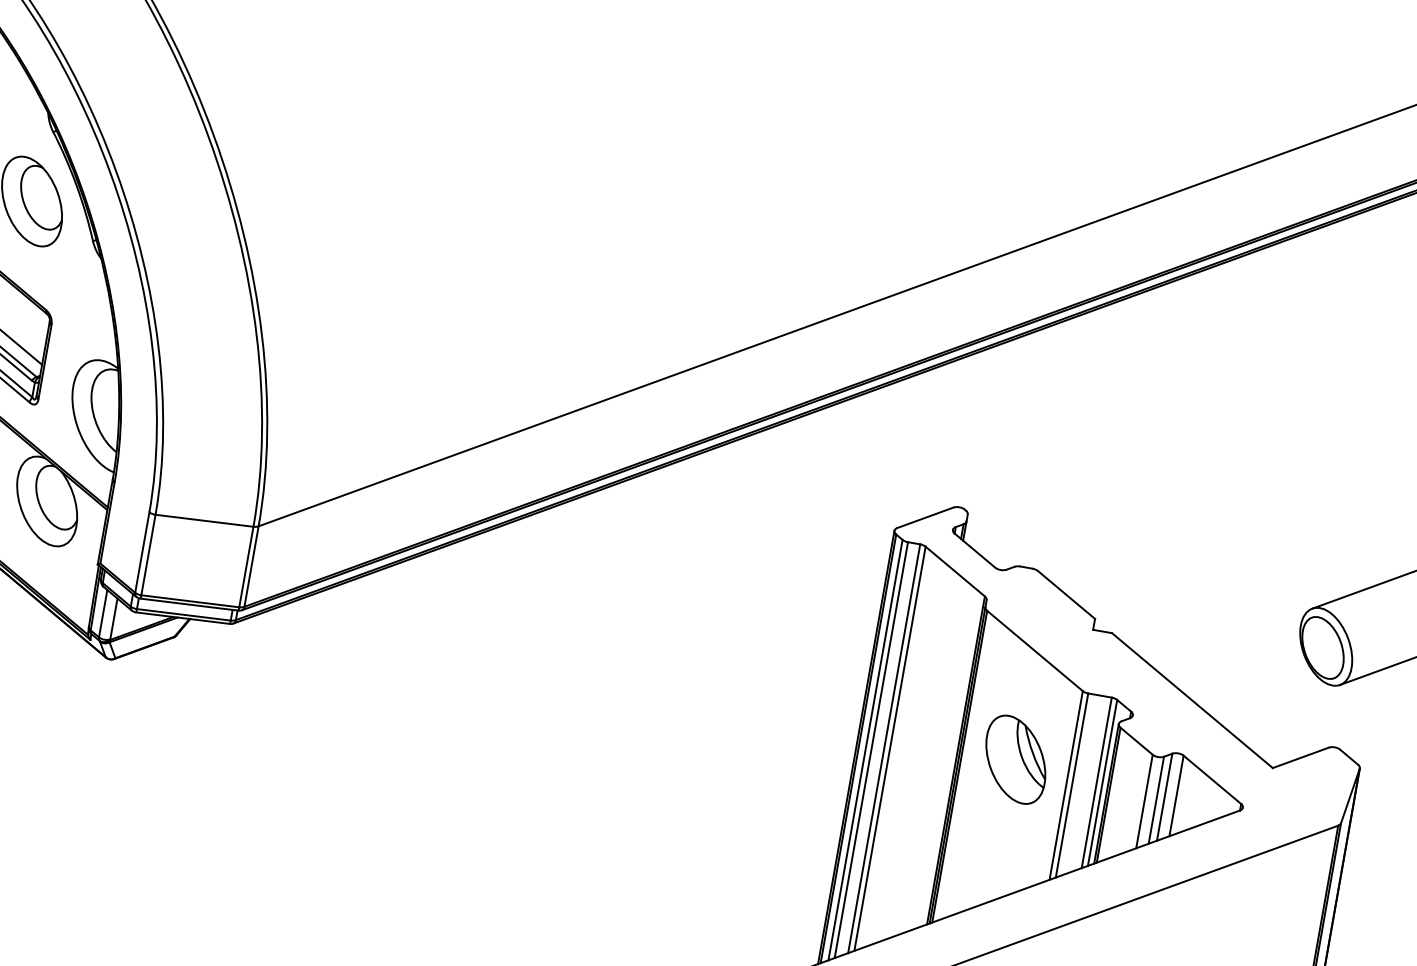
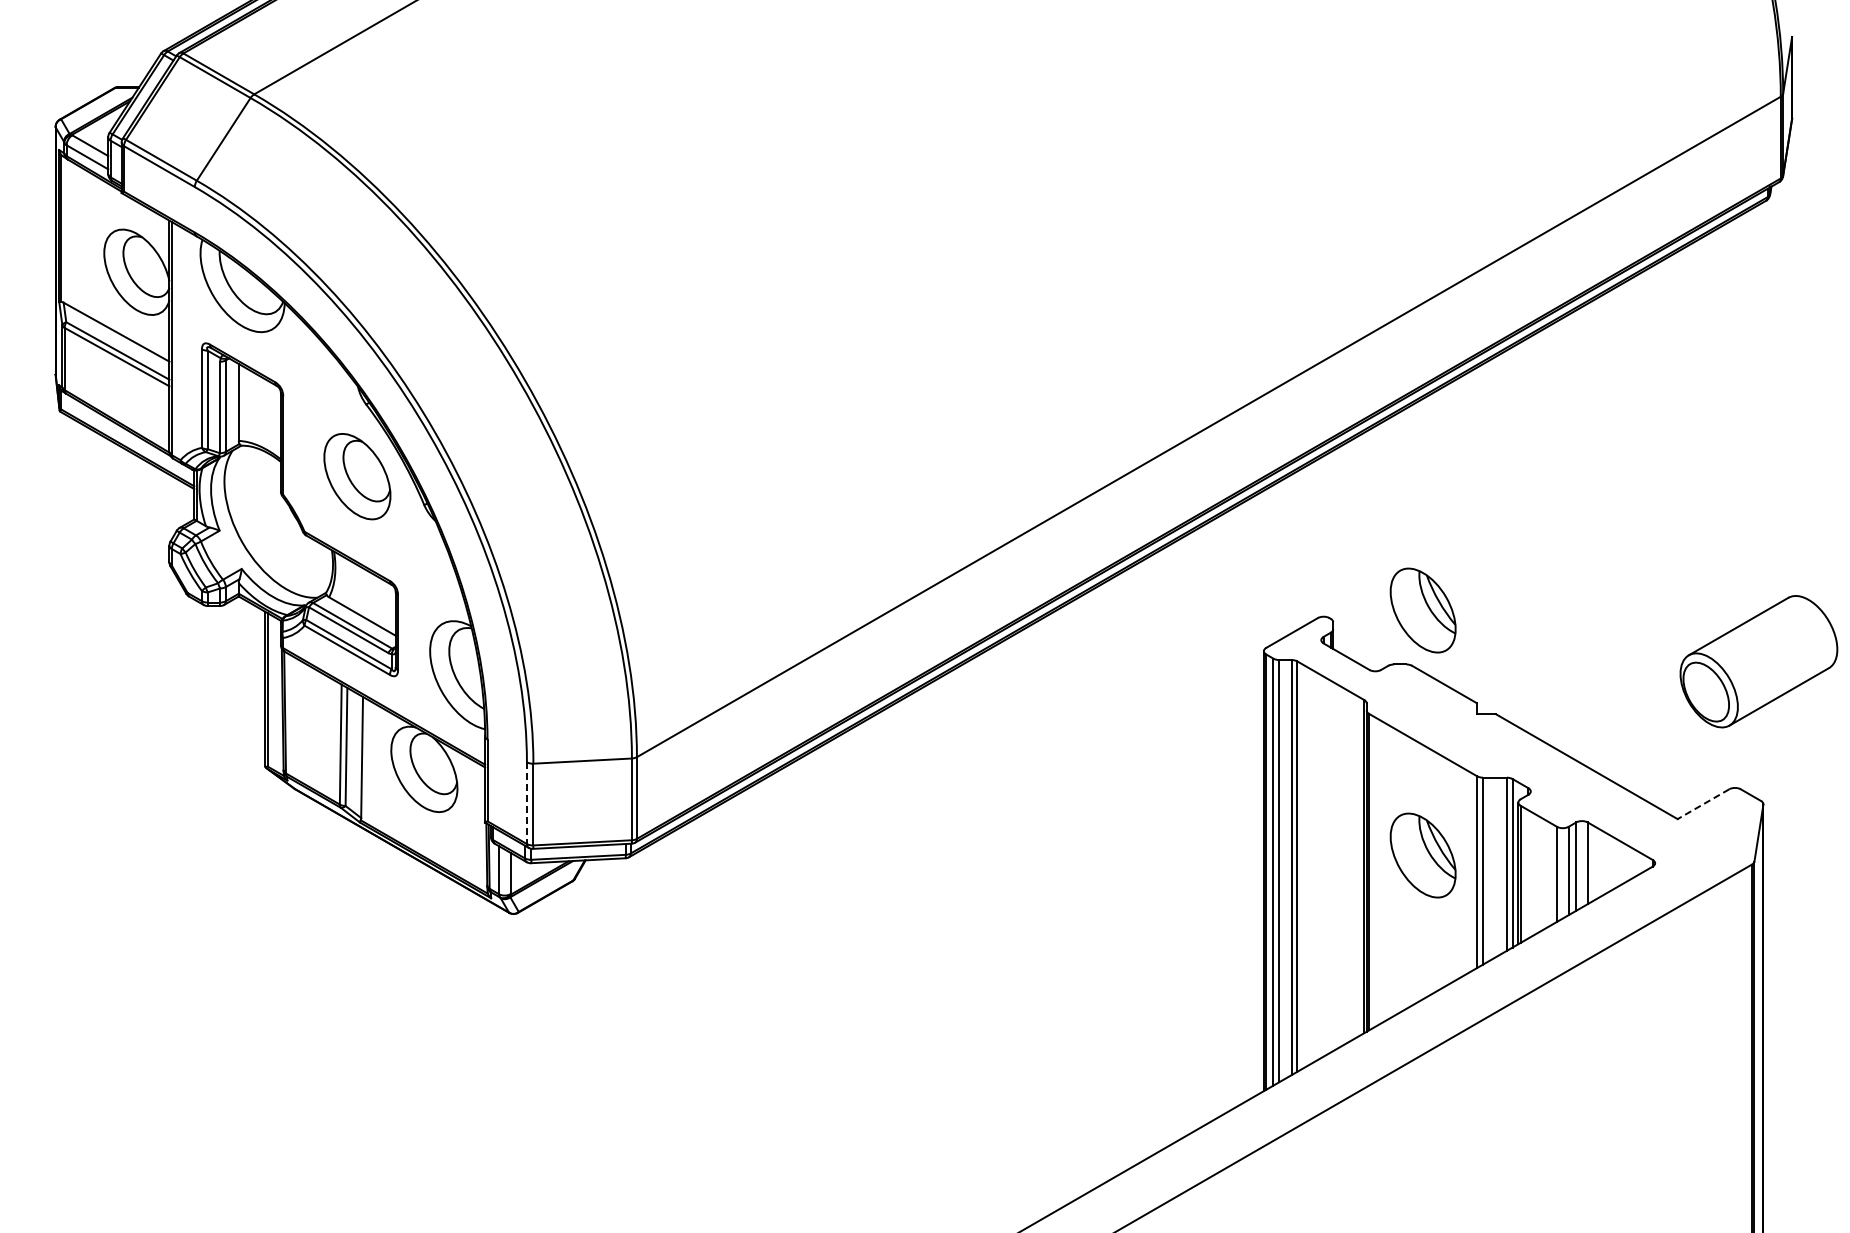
part: (1057, 518) -> (1422, 610), added
line: (141, 552) -> (526, 803), solid -> dashed
line: (1300, 758) -> (1703, 804), solid -> dashed

